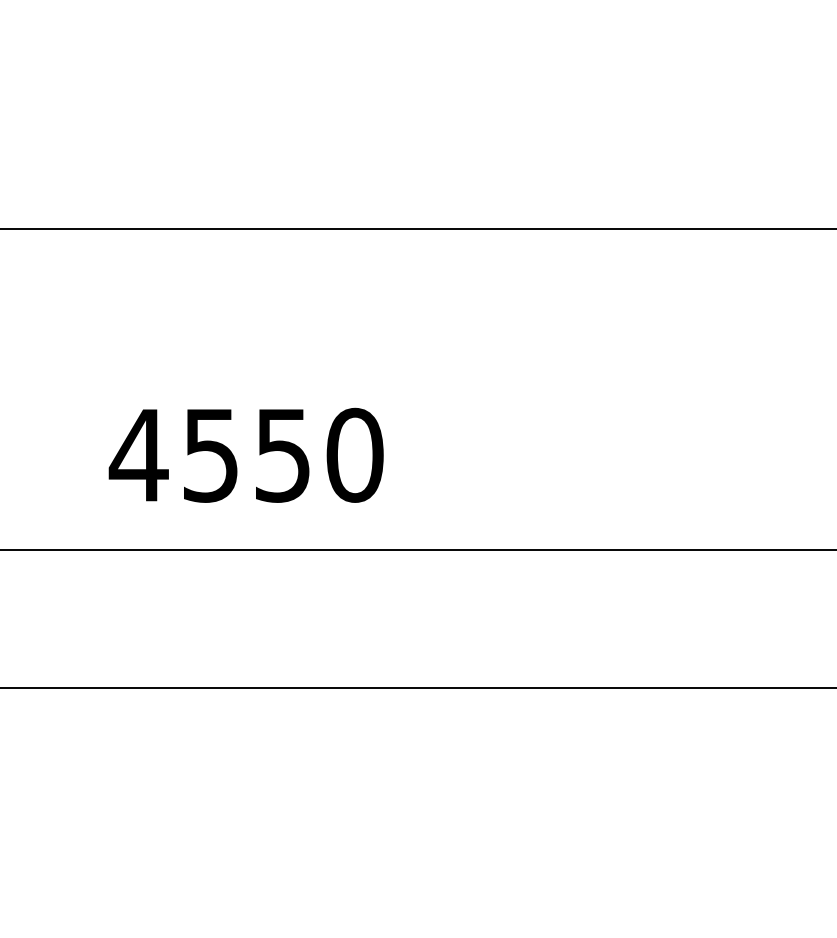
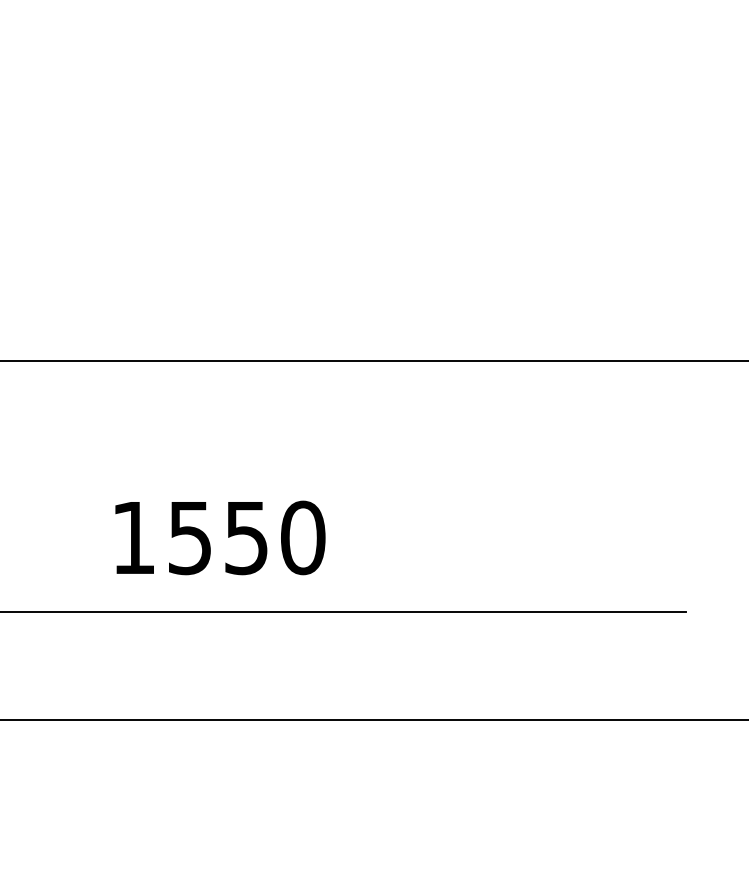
text: (138, 454) -> (133, 537), 4550 -> 1550

